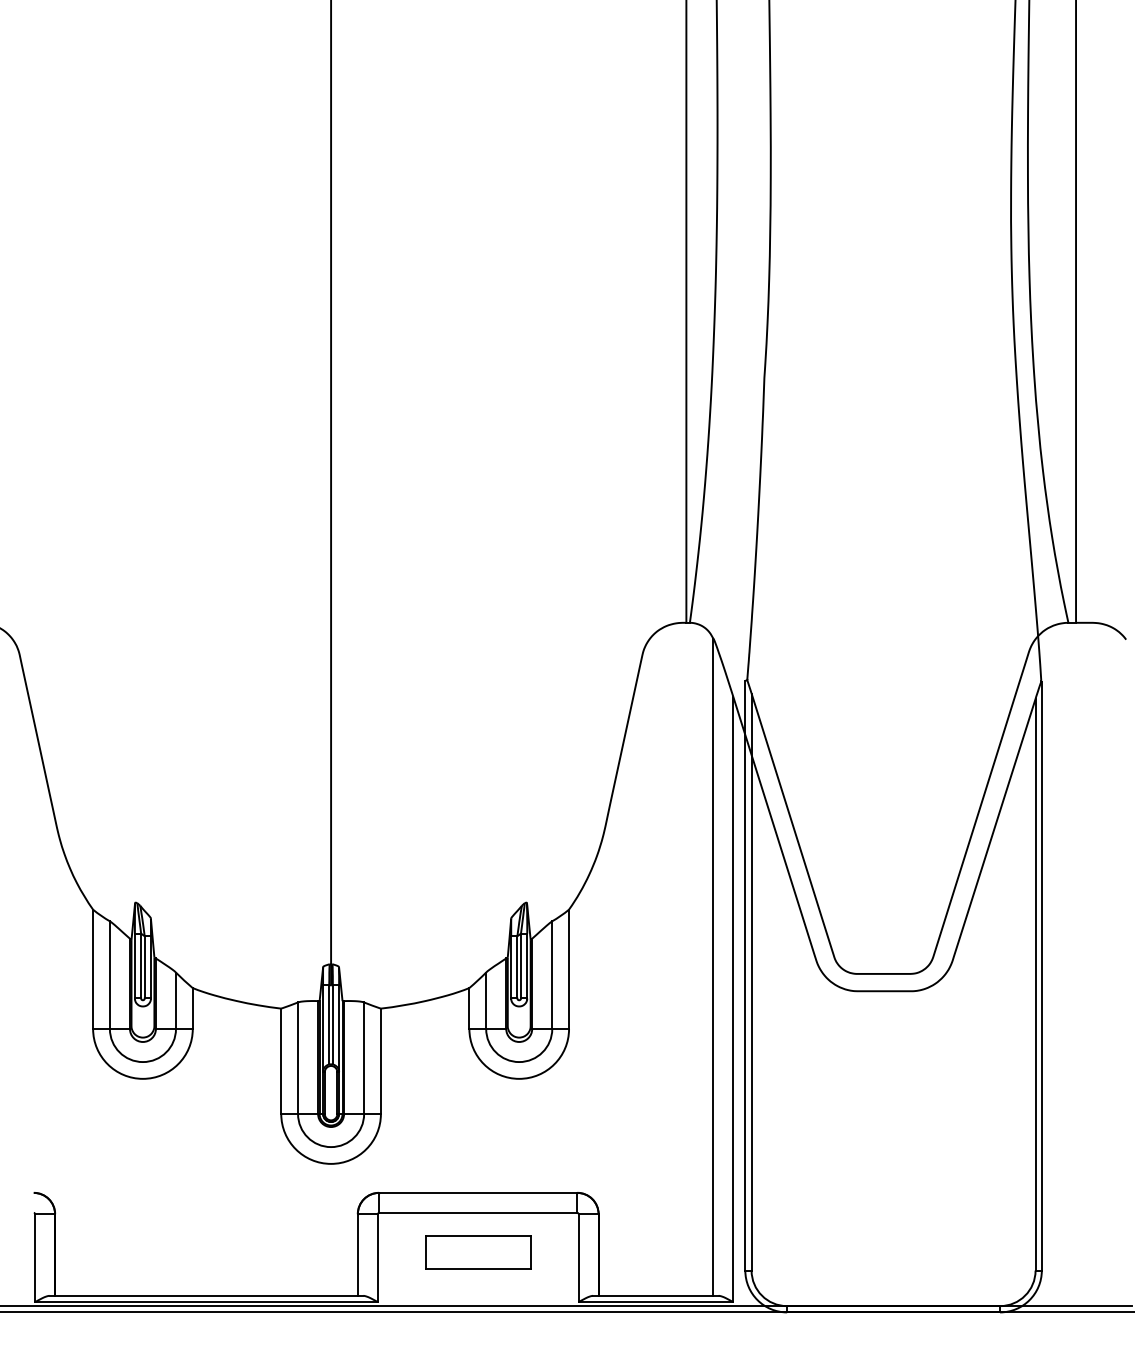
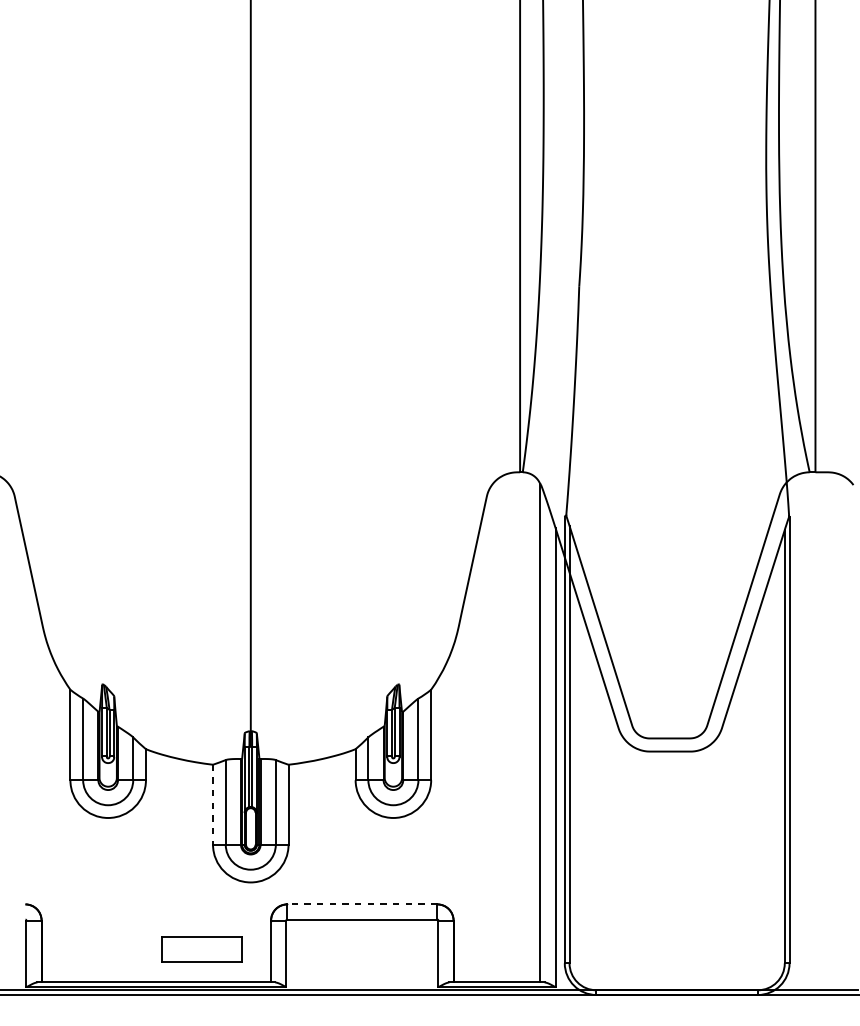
line: (281, 1061) -> (213, 804), solid -> dashed
line: (477, 1192) -> (361, 904), solid -> dashed
part: (478, 1252) -> (201, 949), moved

